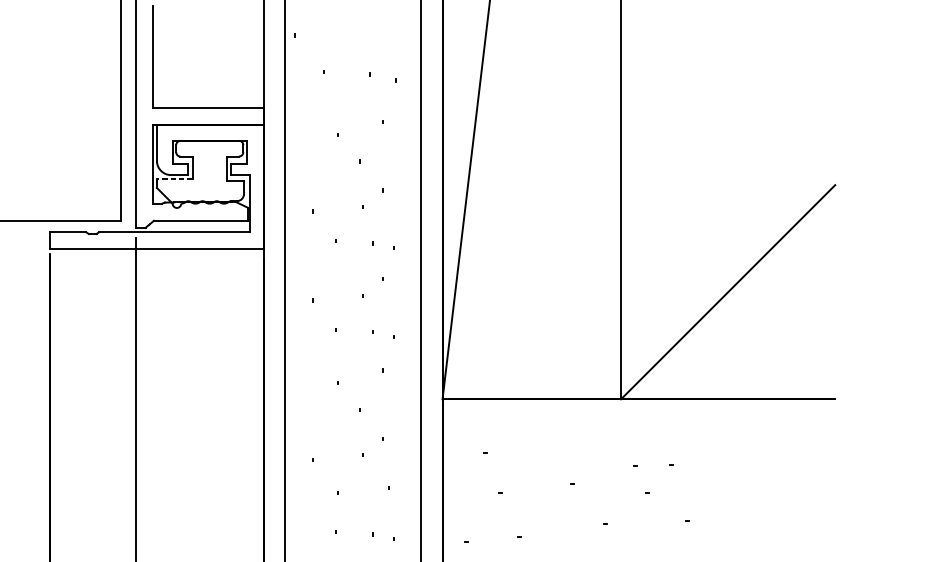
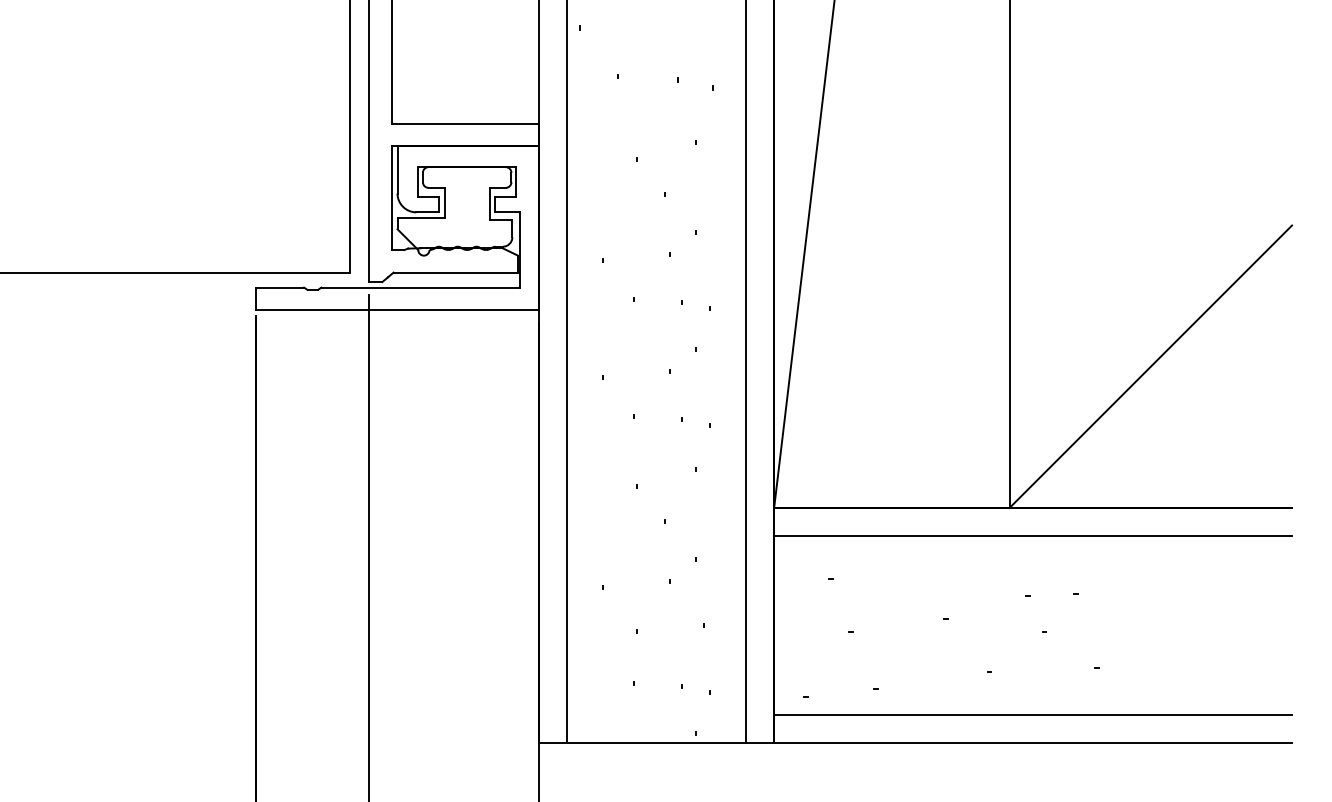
line: (175, 179) -> (421, 217), dashed -> solid
line: (639, 420) -> (1033, 536), added
line: (639, 556) -> (1033, 715), added

